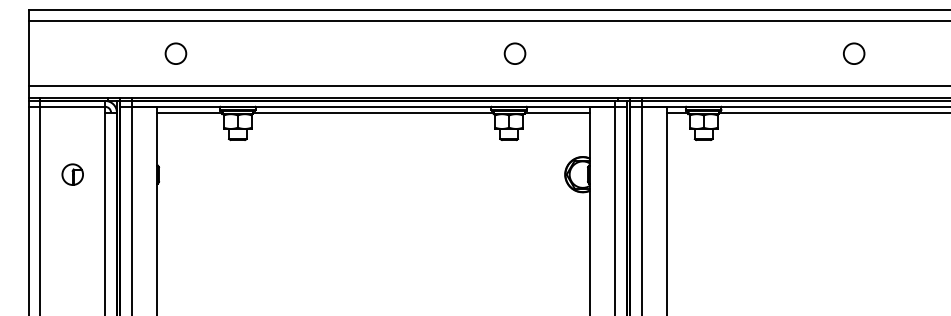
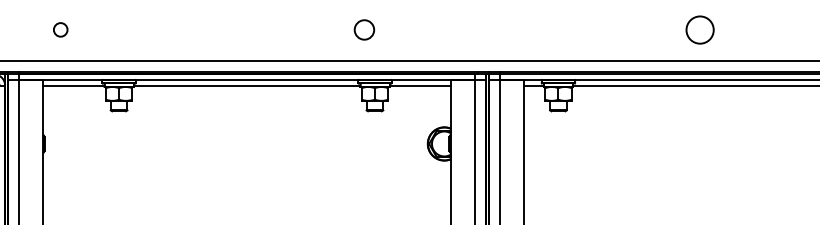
circle: (175, 53) -> (60, 29), size x0.7
circle: (514, 53) -> (363, 29), moved
circle: (854, 53) -> (700, 29), size x1.4

